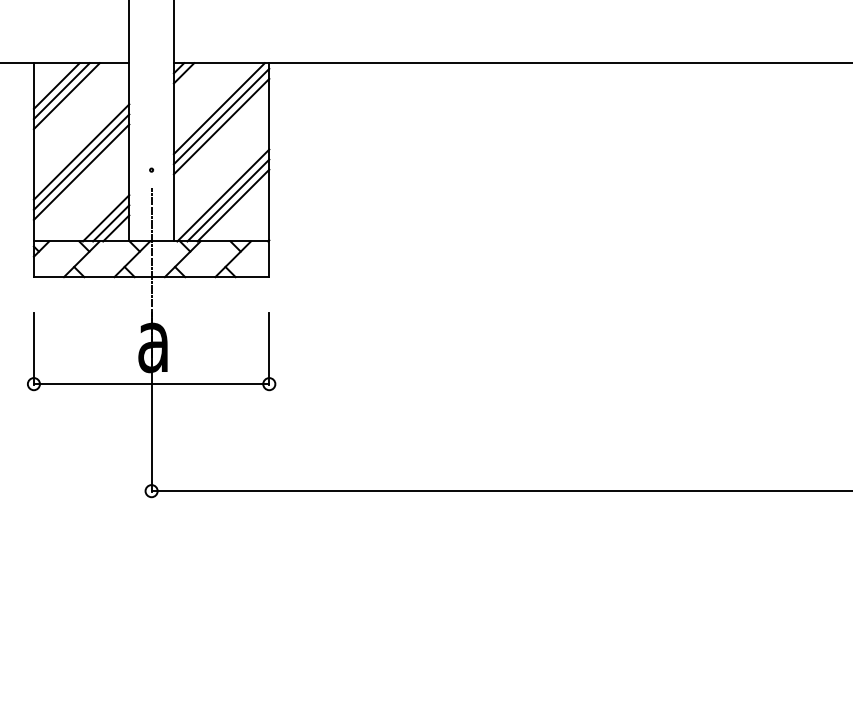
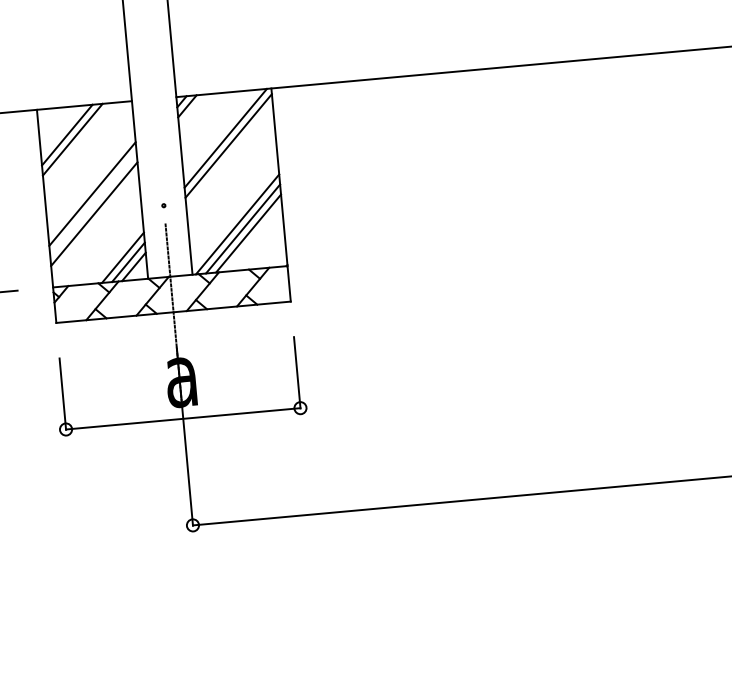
line: (56, 85) -> (61, 130), removed
line: (221, 126) -> (229, 155), removed
line: (81, 161) -> (93, 203), removed

